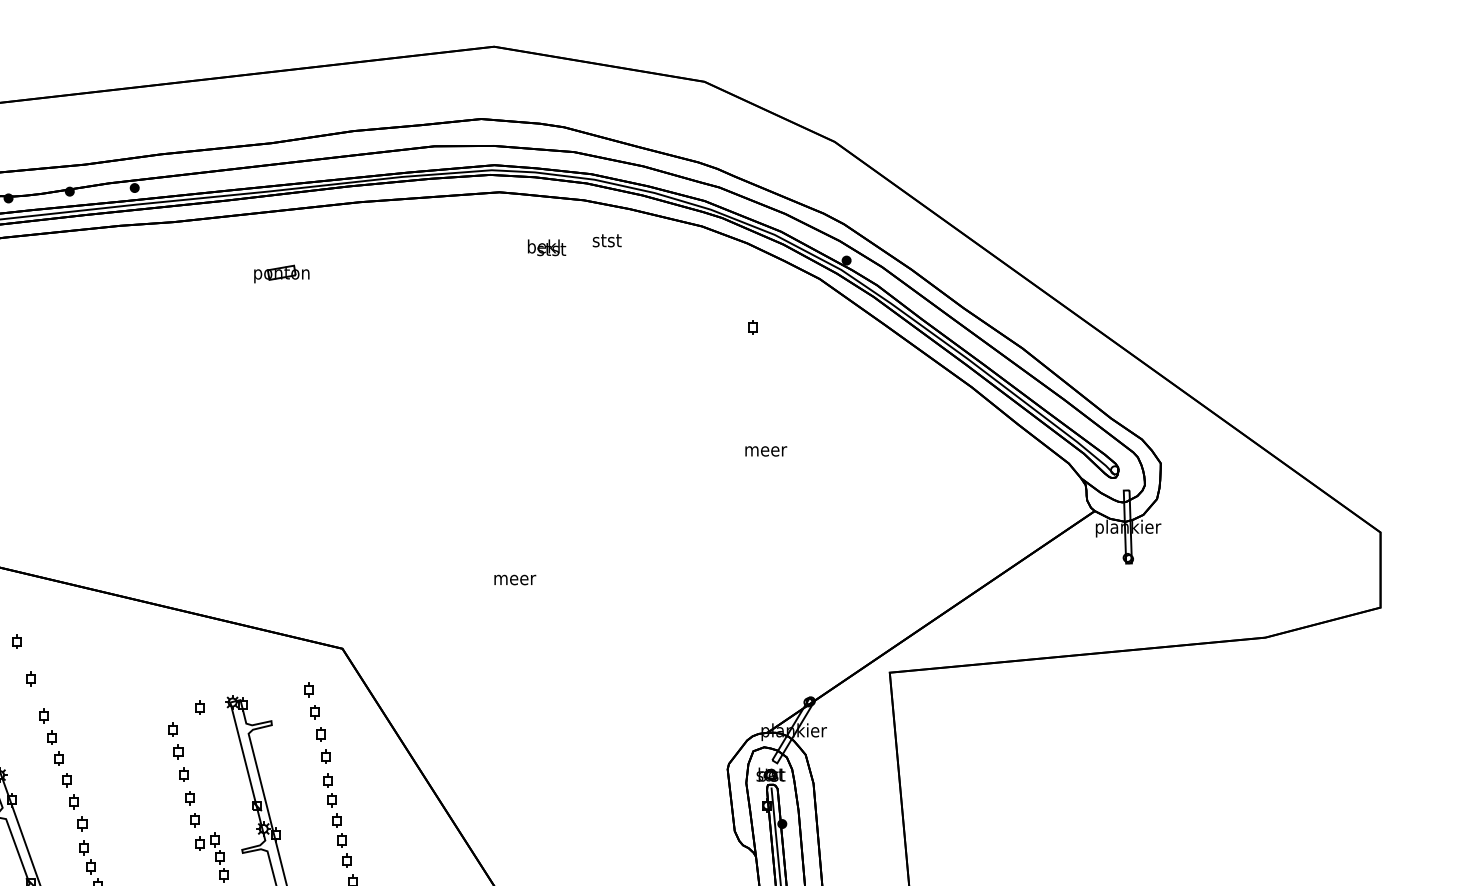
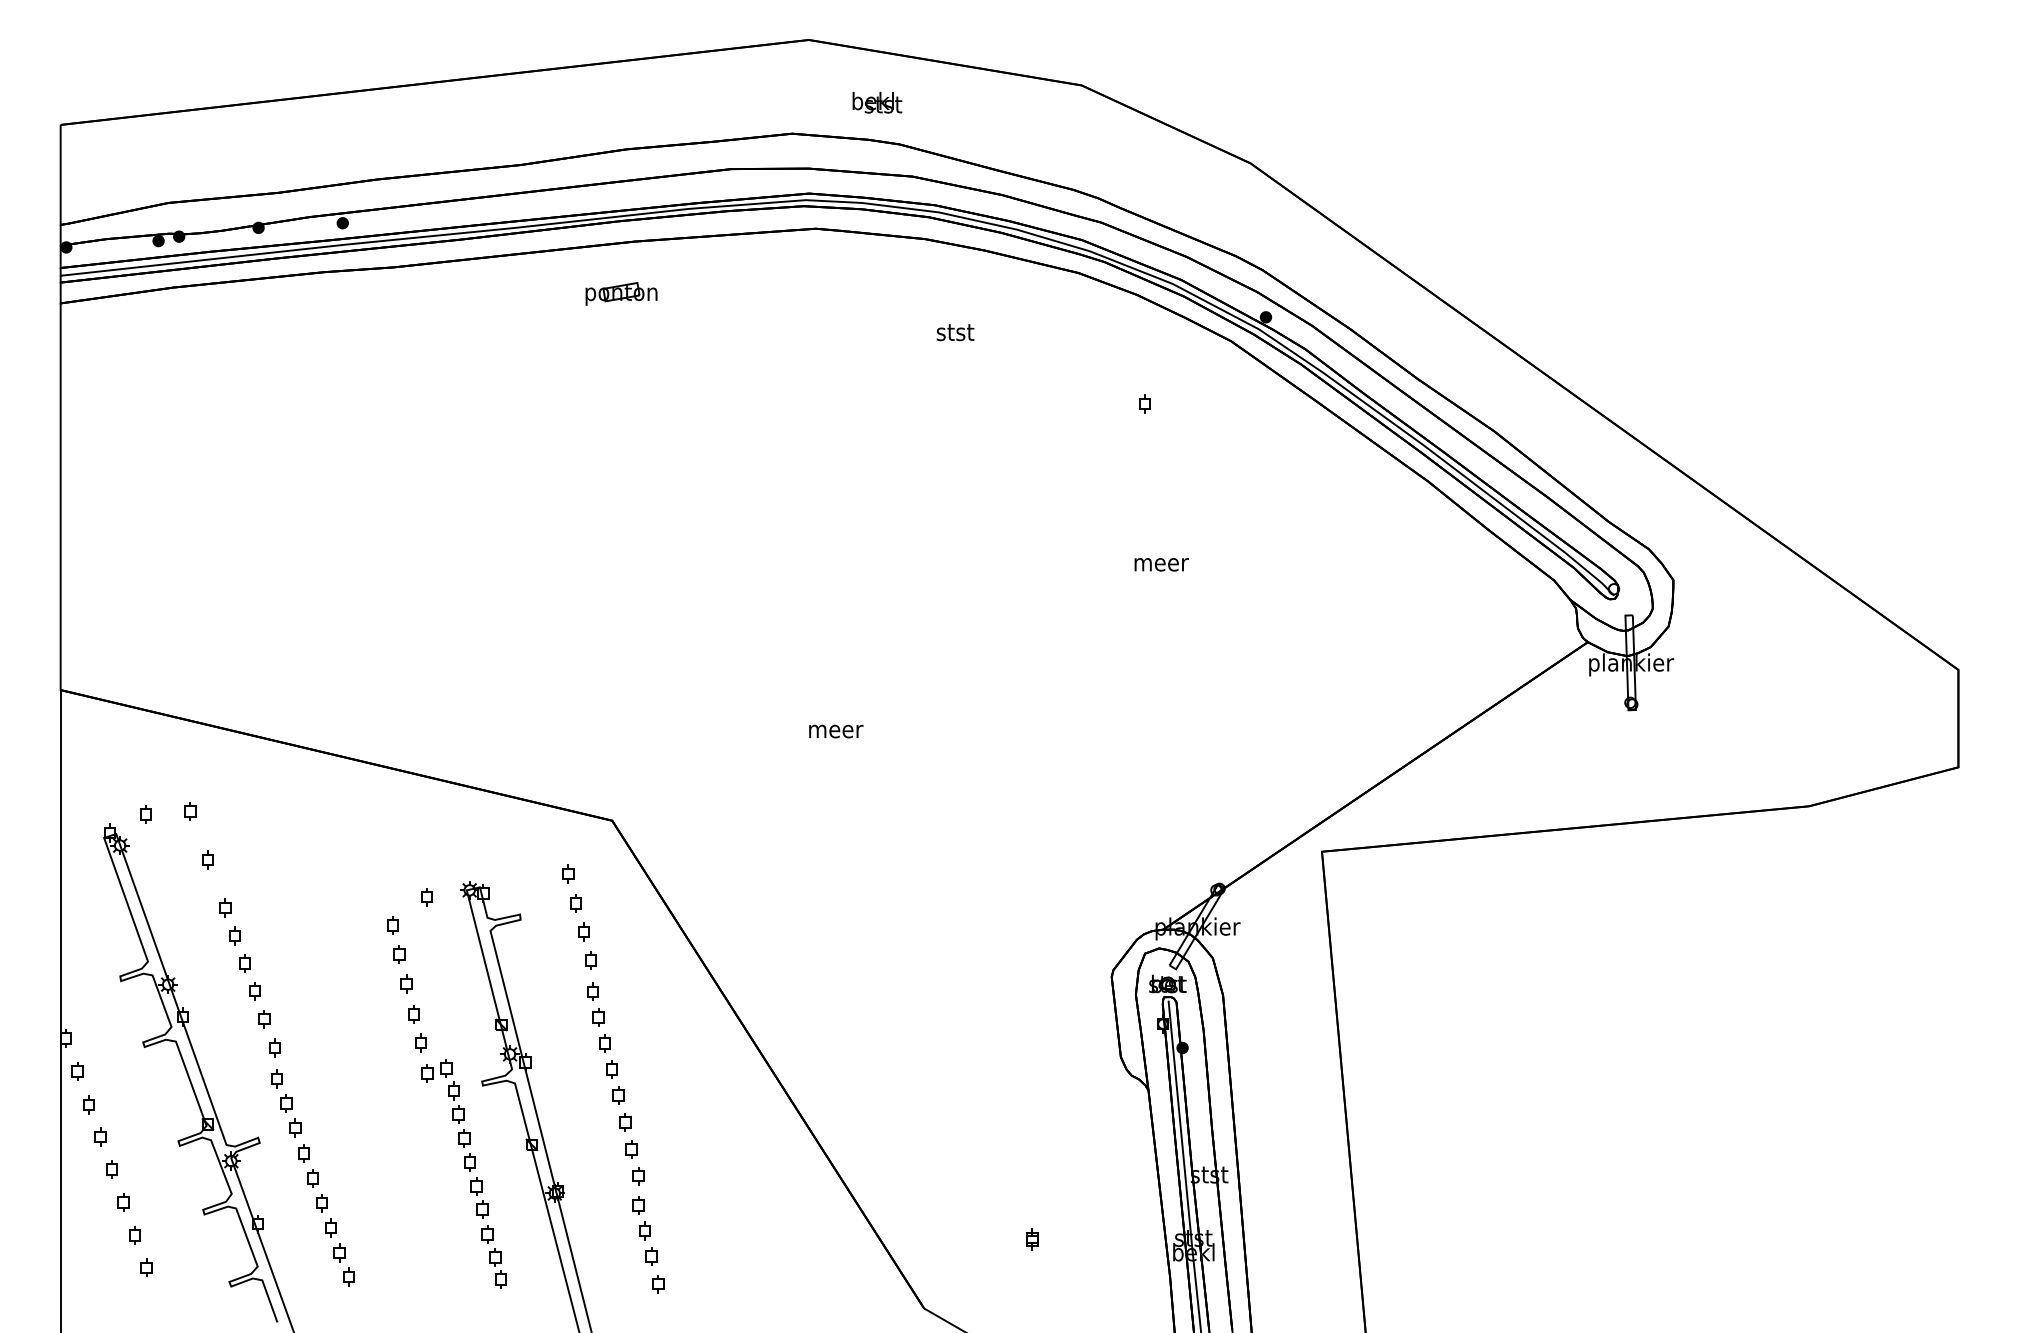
text: (607, 240) -> (955, 332), moved
text: (547, 247) -> (877, 102), moved
part: (281, 273) -> (621, 293), moved

